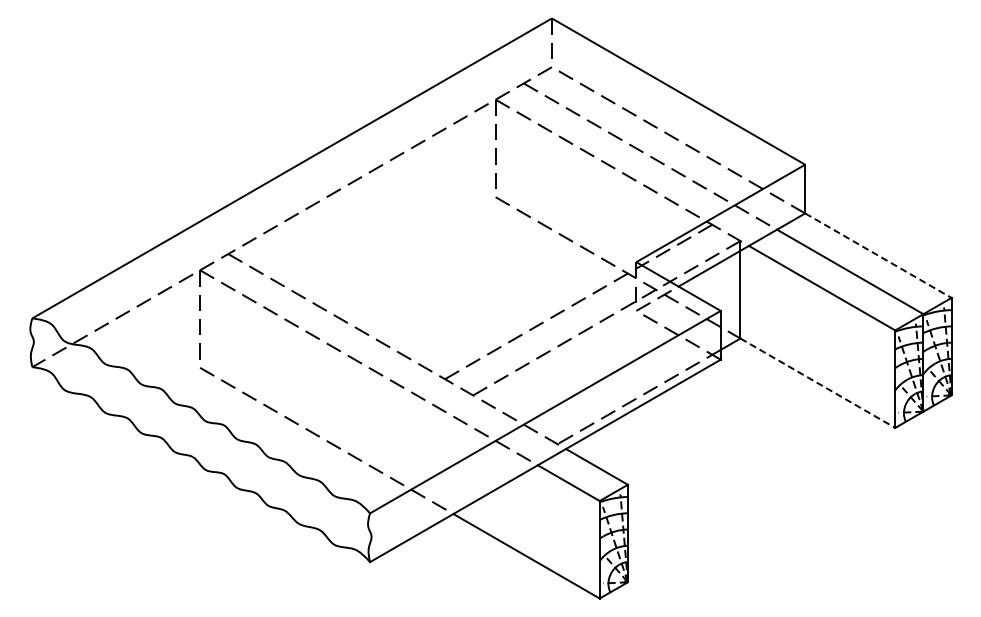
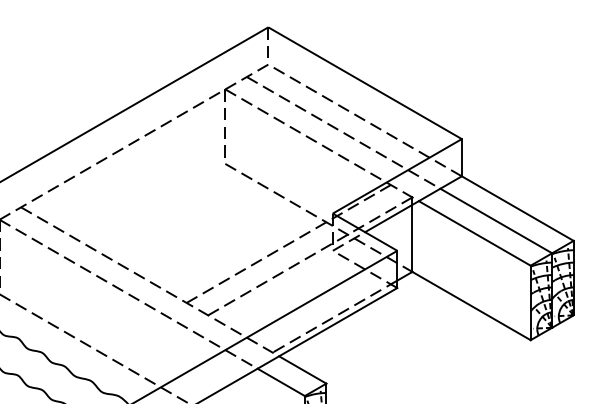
line: (878, 255) -> (517, 208), dashed -> solid
line: (818, 383) -> (472, 306), dashed -> solid

